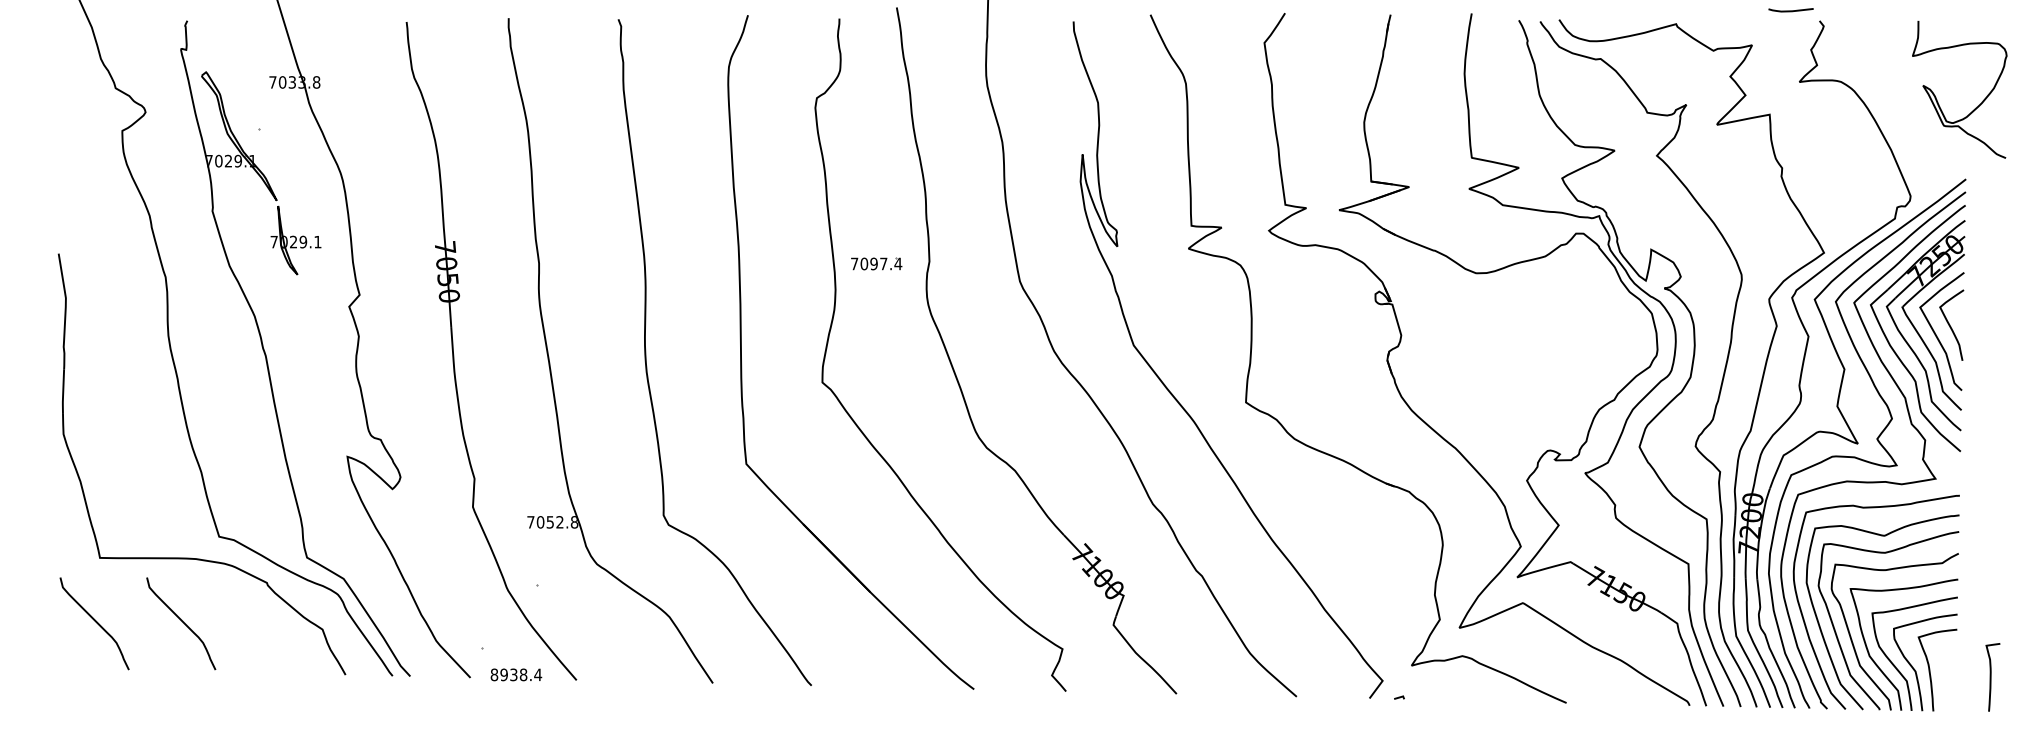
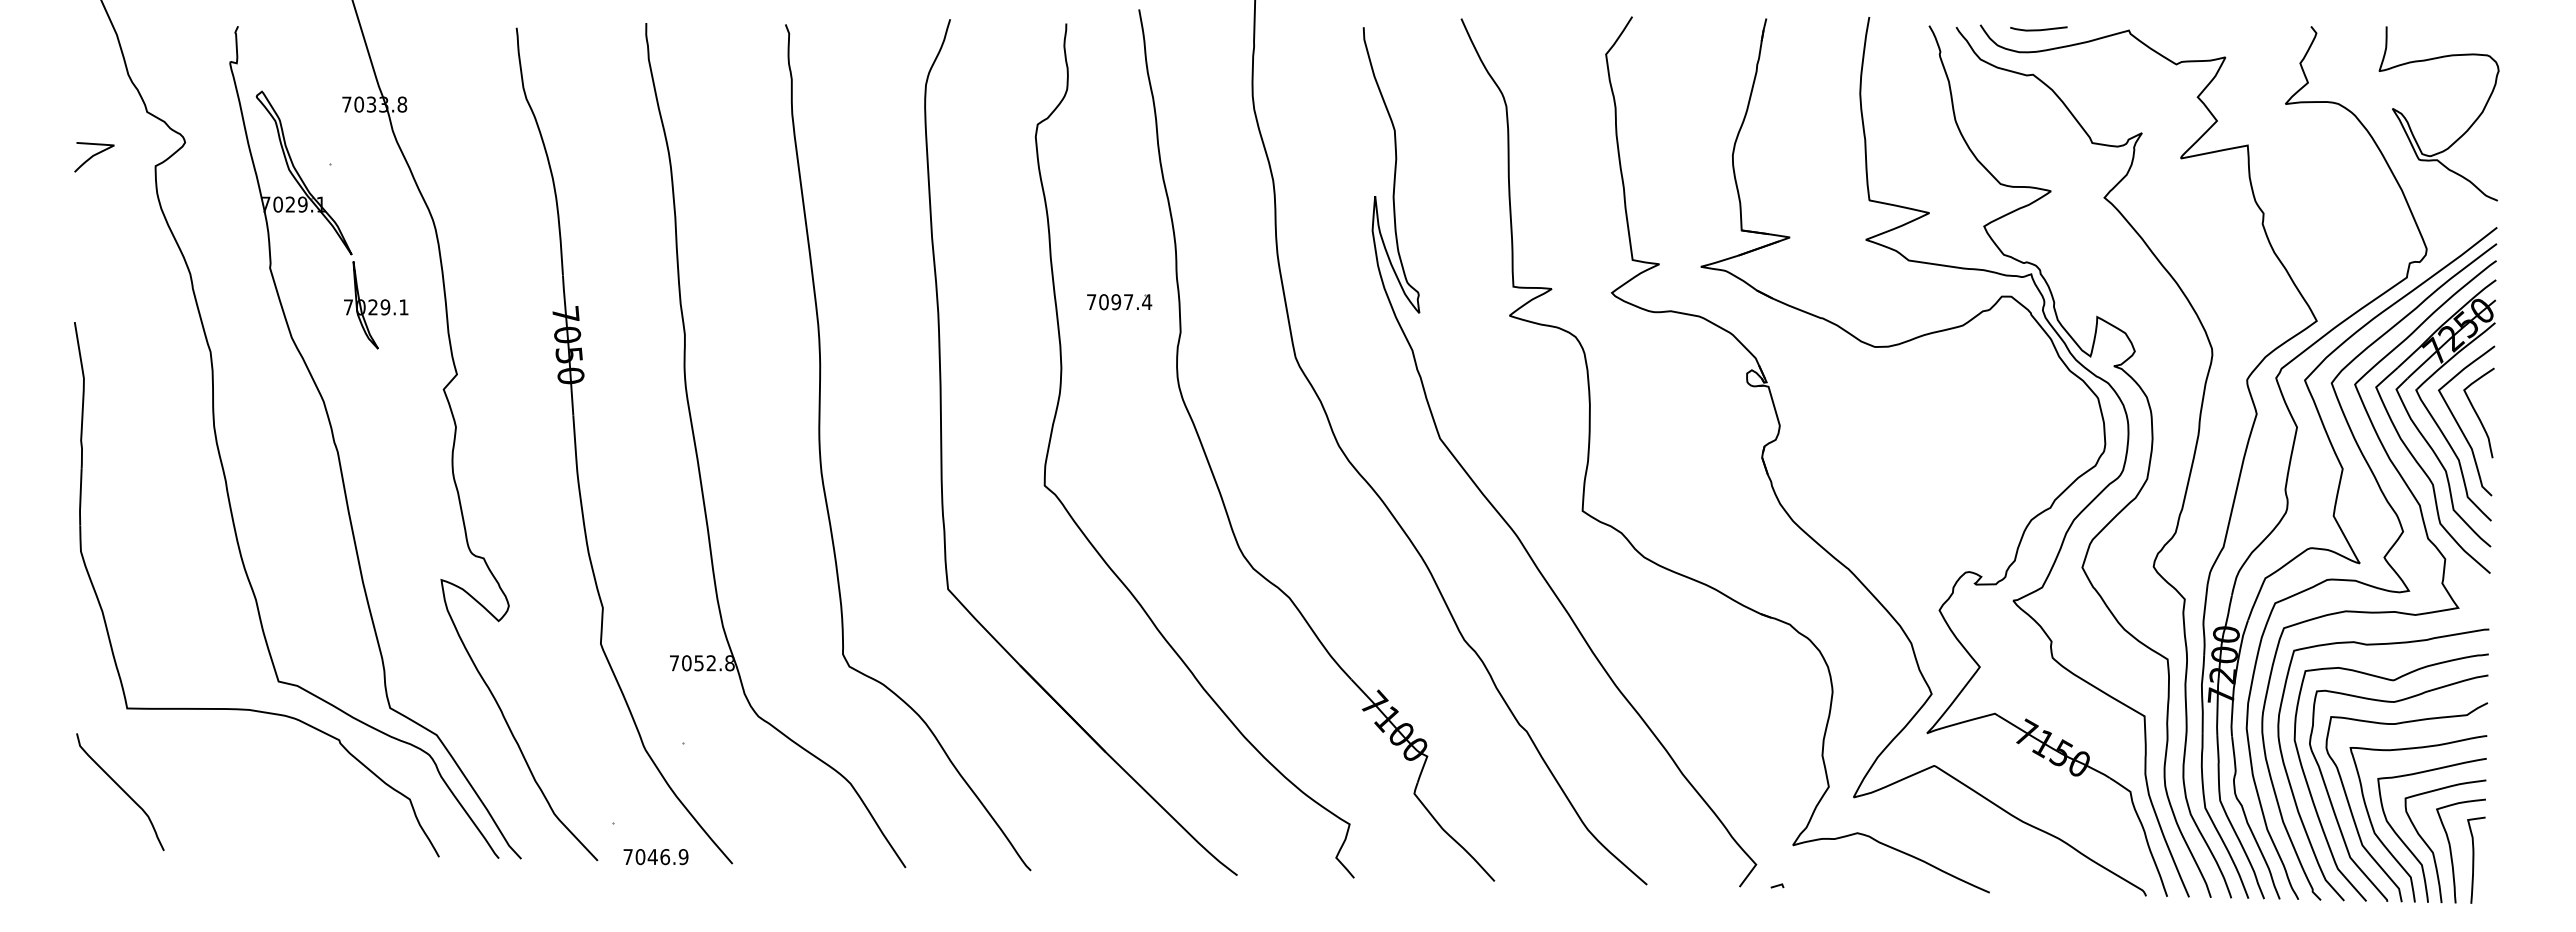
curve: (1790, 10) -> (2038, 29), moved
curve: (1936, 97) -> (2409, 123), moved
curve: (74, 123) -> (94, 156), added
part: (876, 264) -> (1119, 302), moved
curve: (182, 622) -> (231, 790), removed
text: (515, 675) -> (655, 857), 8938.4 -> 7046.9
curve: (1991, 676) -> (2474, 859), moved

